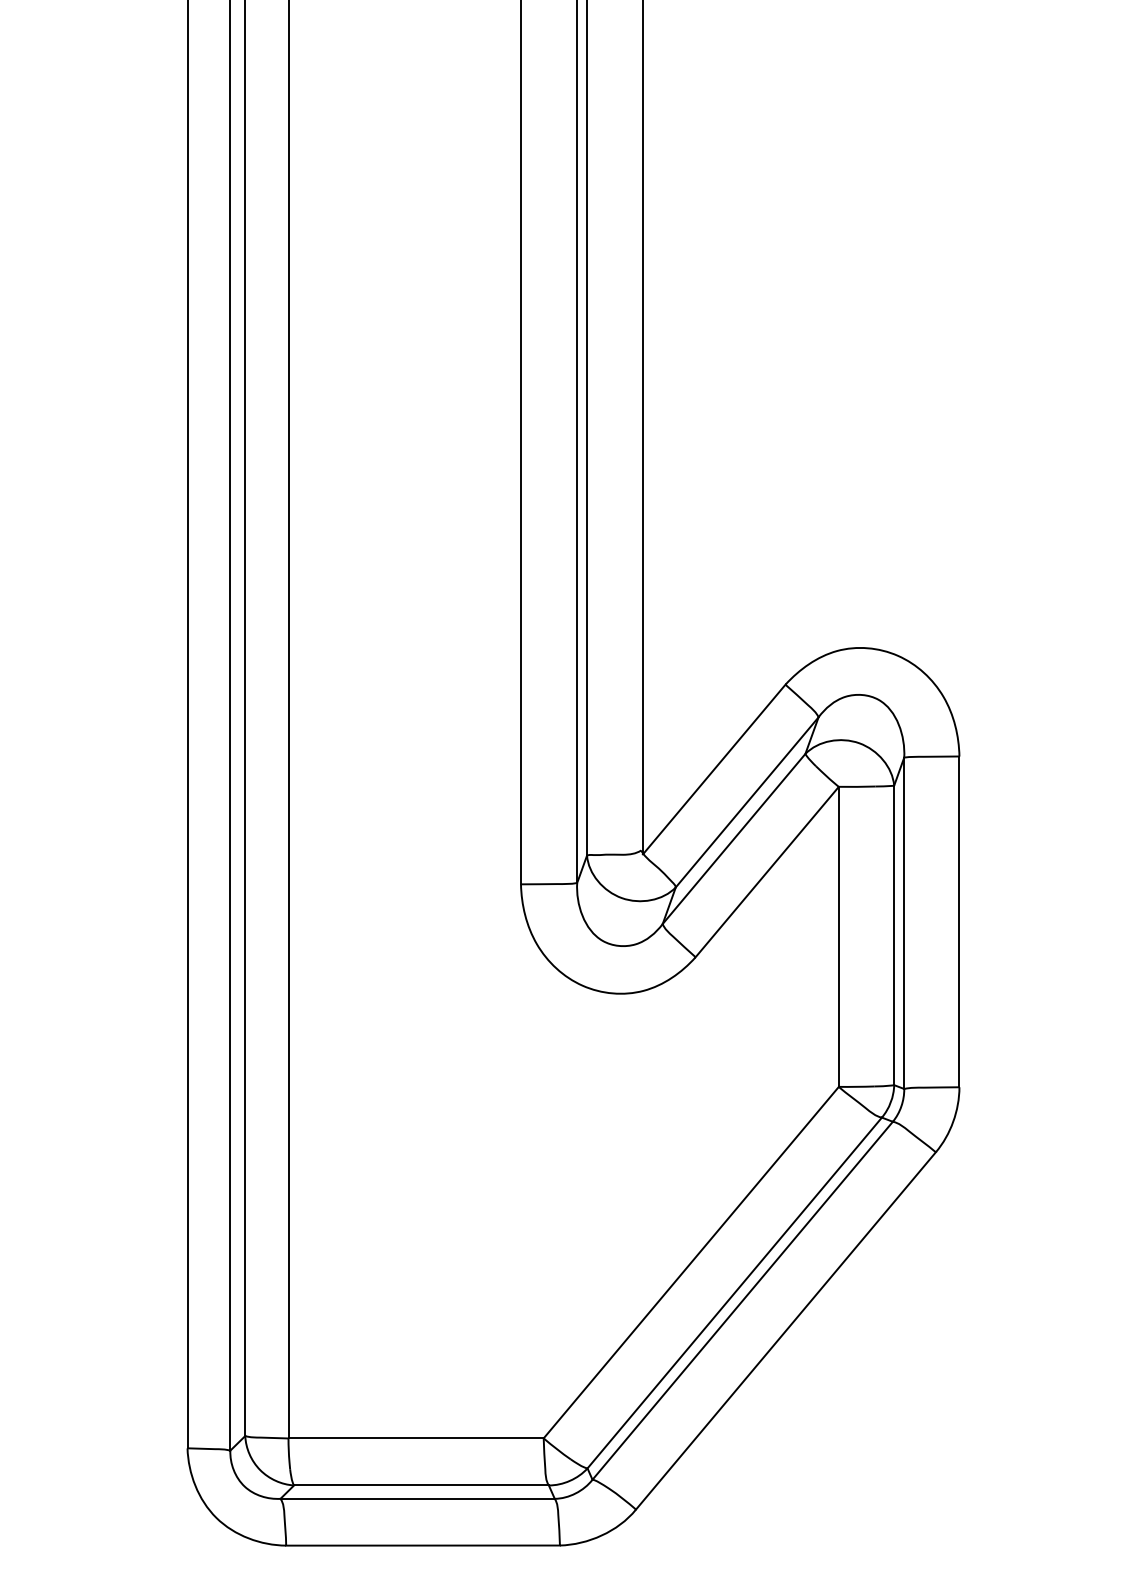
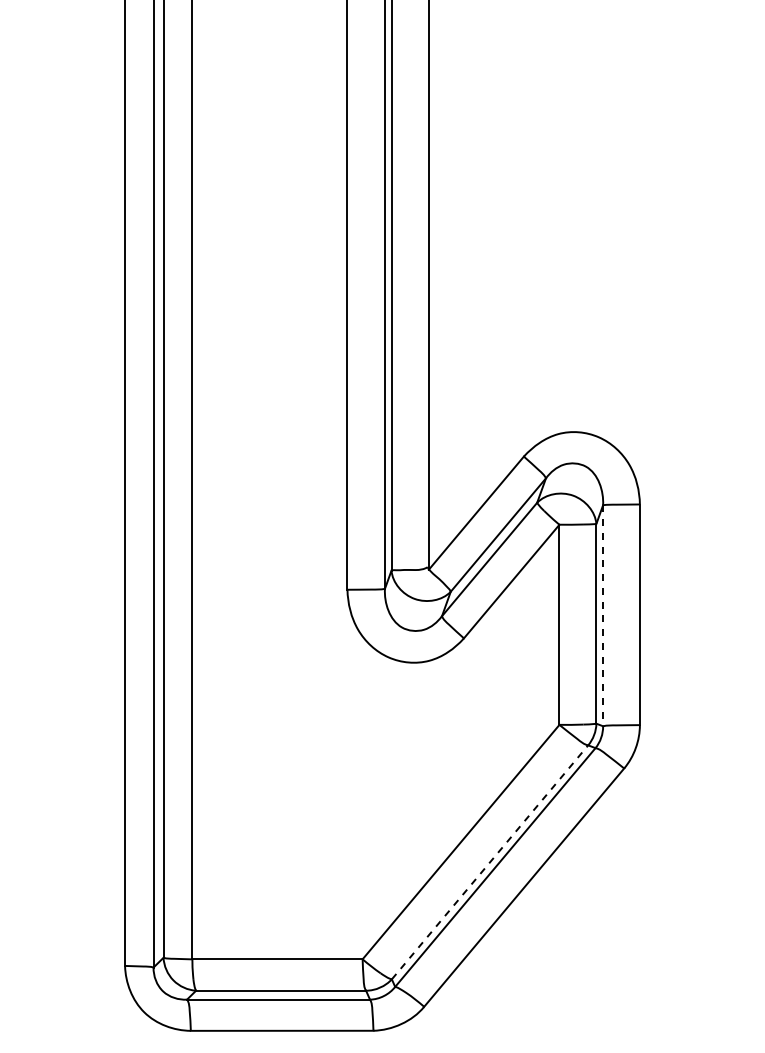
line: (904, 922) -> (603, 615), solid -> dashed
line: (735, 1293) -> (490, 862), solid -> dashed

